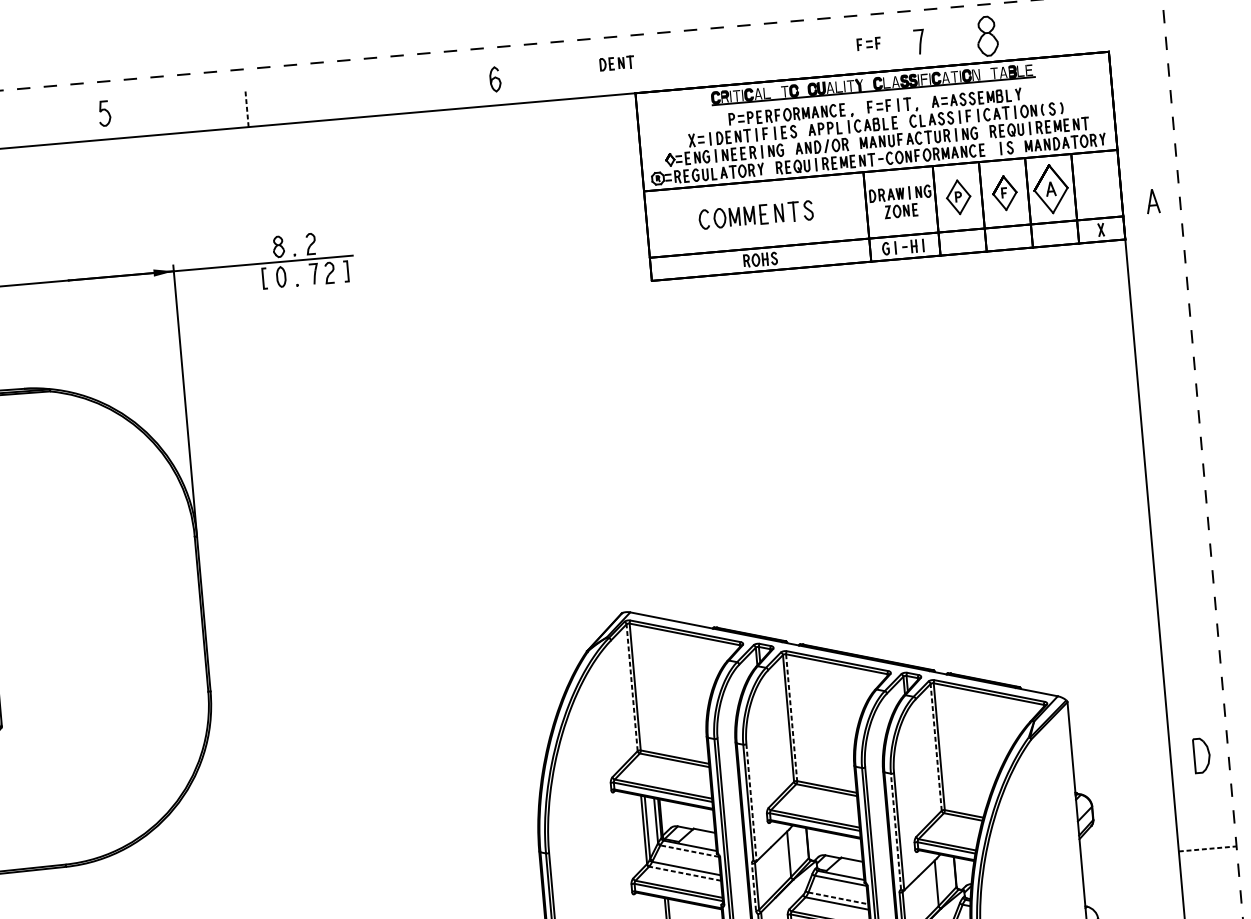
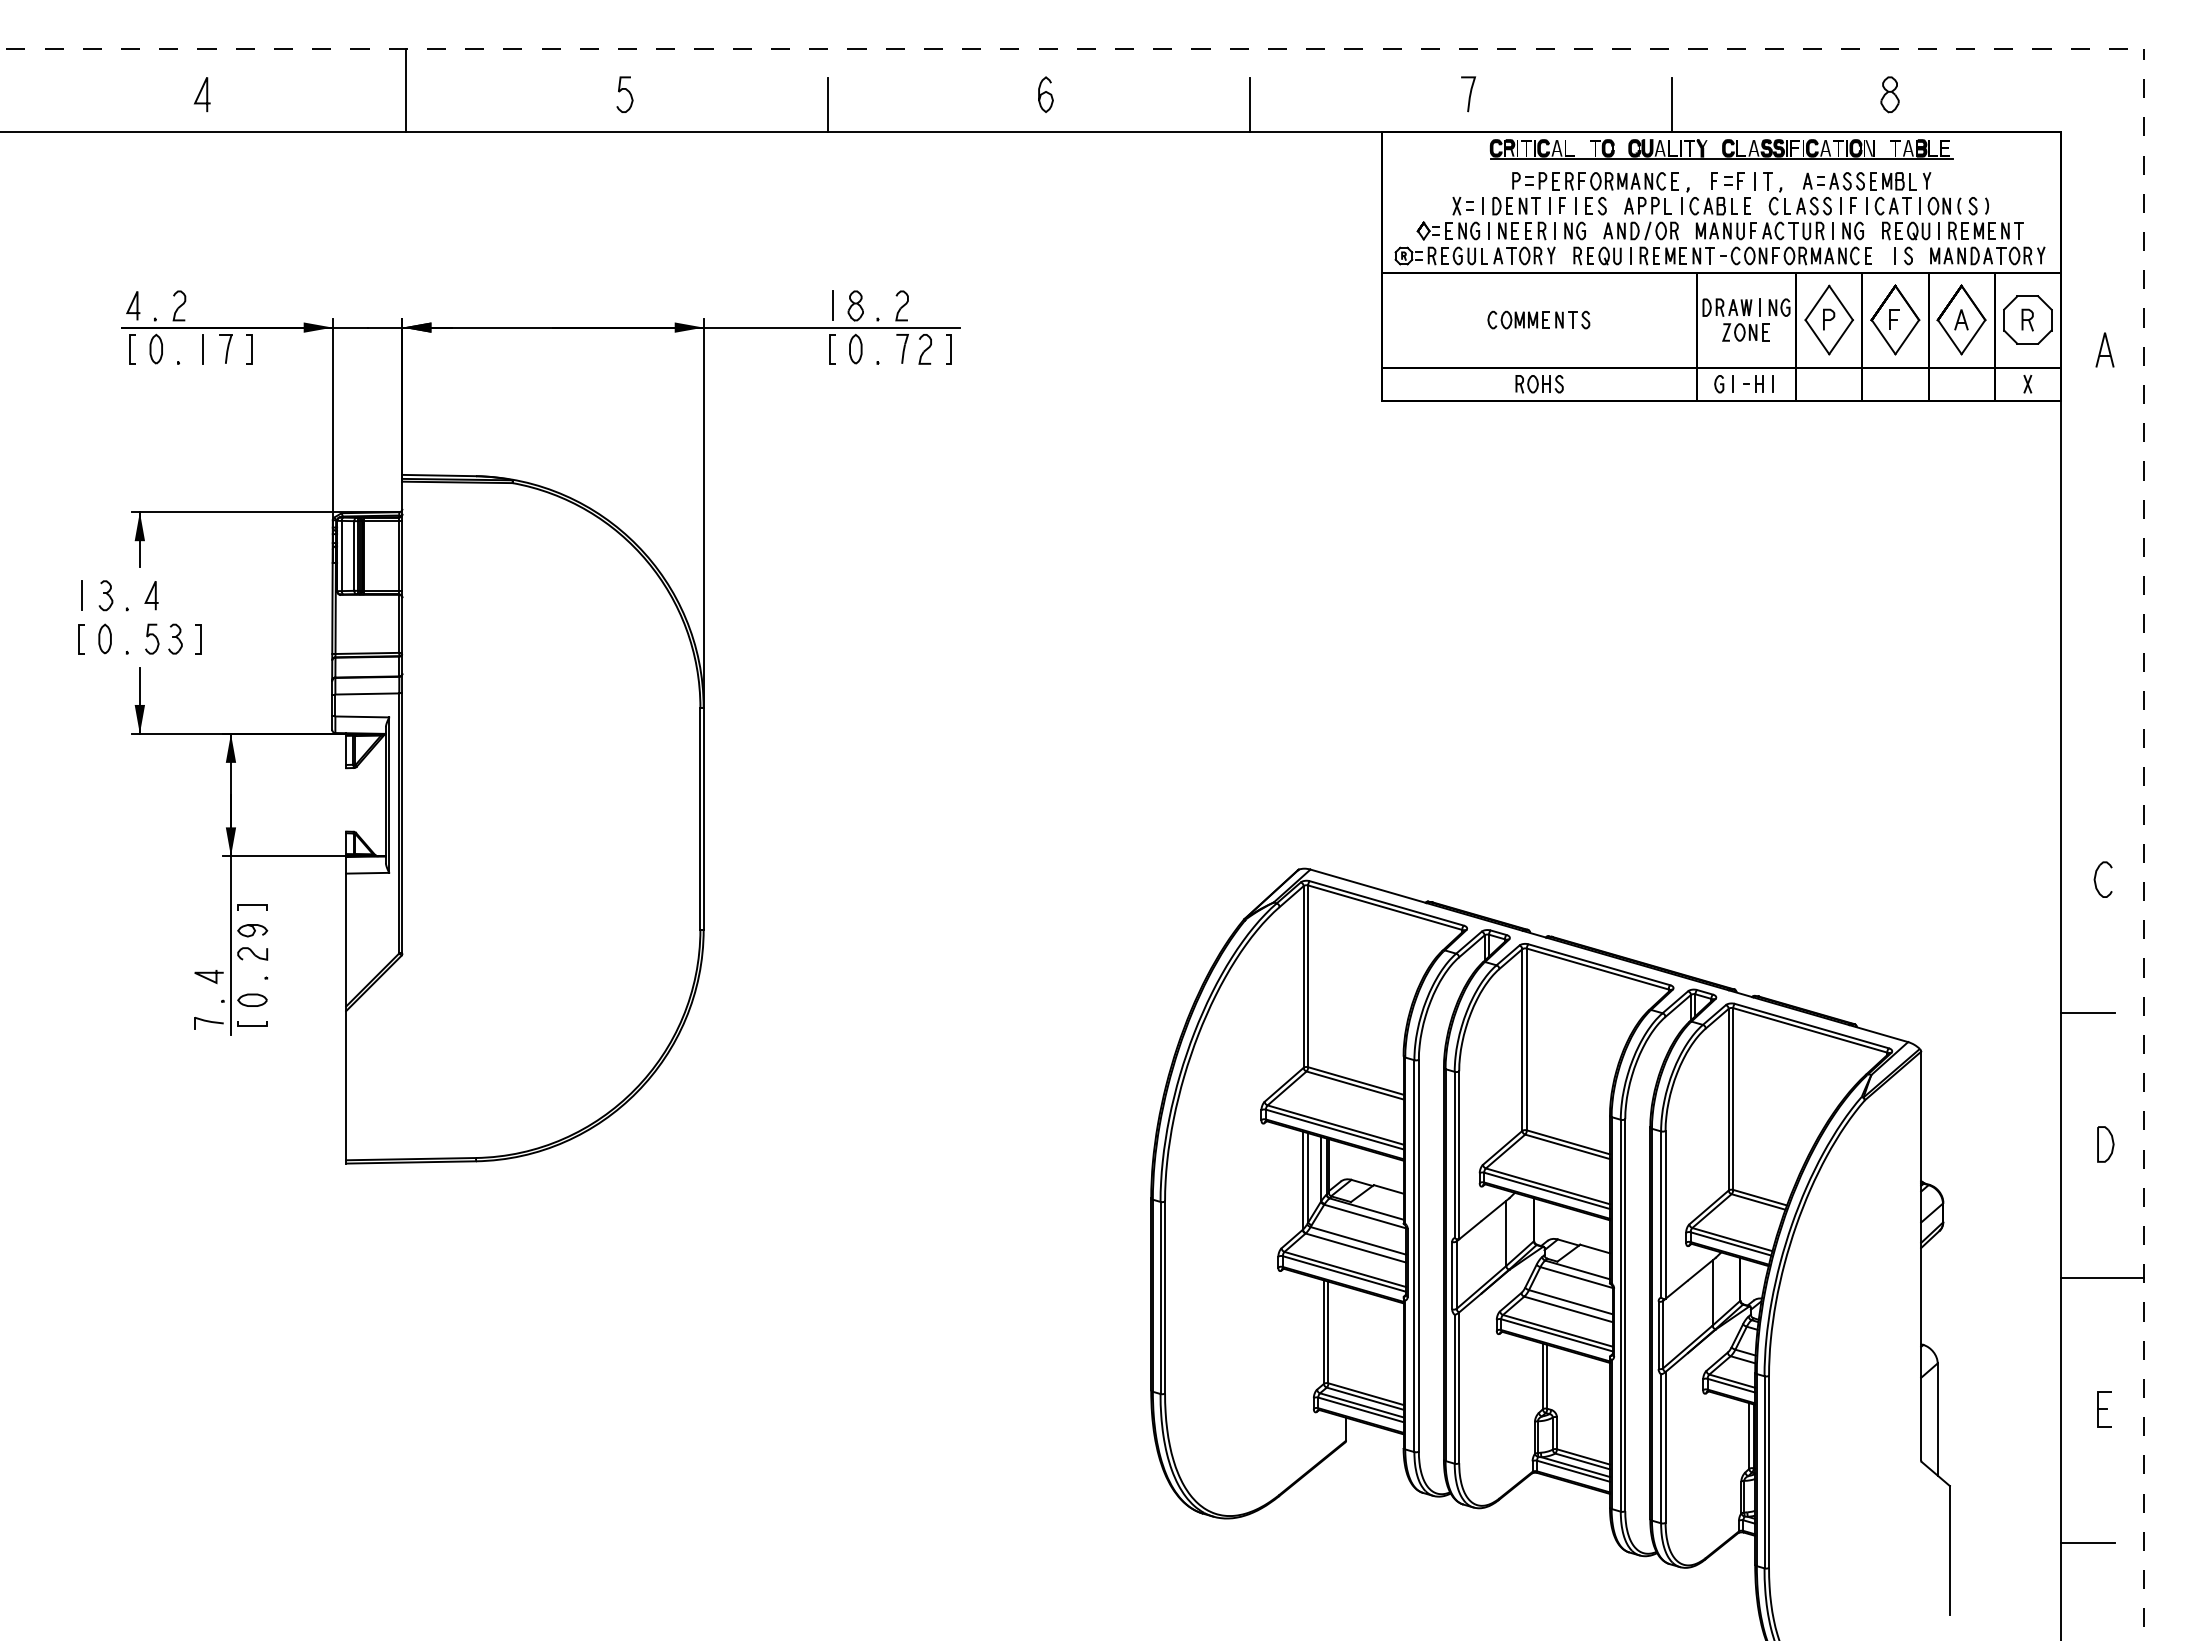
part: (986, 36) -> (1889, 94), size x0.62
curve: (920, 42) -> (1469, 94), moved
part: (868, 43) -> (1720, 90), removed
line: (836, 56) -> (1672, 104), added
part: (616, 63) -> (1359, 87), removed
curve: (495, 78) -> (1045, 93), moved
line: (541, 82) -> (1250, 104), added
line: (247, 107) -> (828, 104), dashed -> solid
part: (1097, 184) -> (2027, 319), added
part: (1004, 192) -> (1895, 319), size x1.43
part: (958, 196) -> (1828, 319), size x1.43
part: (755, 214) -> (1538, 319), size x0.62
line: (262, 247) -> (832, 305), added
part: (1179, 569) -> (2096, 876), added
line: (1181, 665) -> (2087, 1013), added
line: (631, 687) -> (1303, 976), dashed -> solid
line: (791, 717) -> (1526, 1039), dashed -> solid
line: (936, 747) -> (1728, 1099), dashed -> solid
part: (1201, 755) -> (2105, 1144), size x0.71
line: (751, 802) -> (1459, 1155), dashed -> solid
line: (896, 830) -> (1661, 1213), dashed -> solid
line: (1207, 848) -> (2102, 1277), dashed -> solid
line: (689, 851) -> (1365, 1216), dashed -> solid
line: (684, 873) -> (1355, 1247), dashed -> solid
line: (754, 886) -> (1452, 1275), dashed -> solid
line: (838, 898) -> (1571, 1302), dashed -> solid

